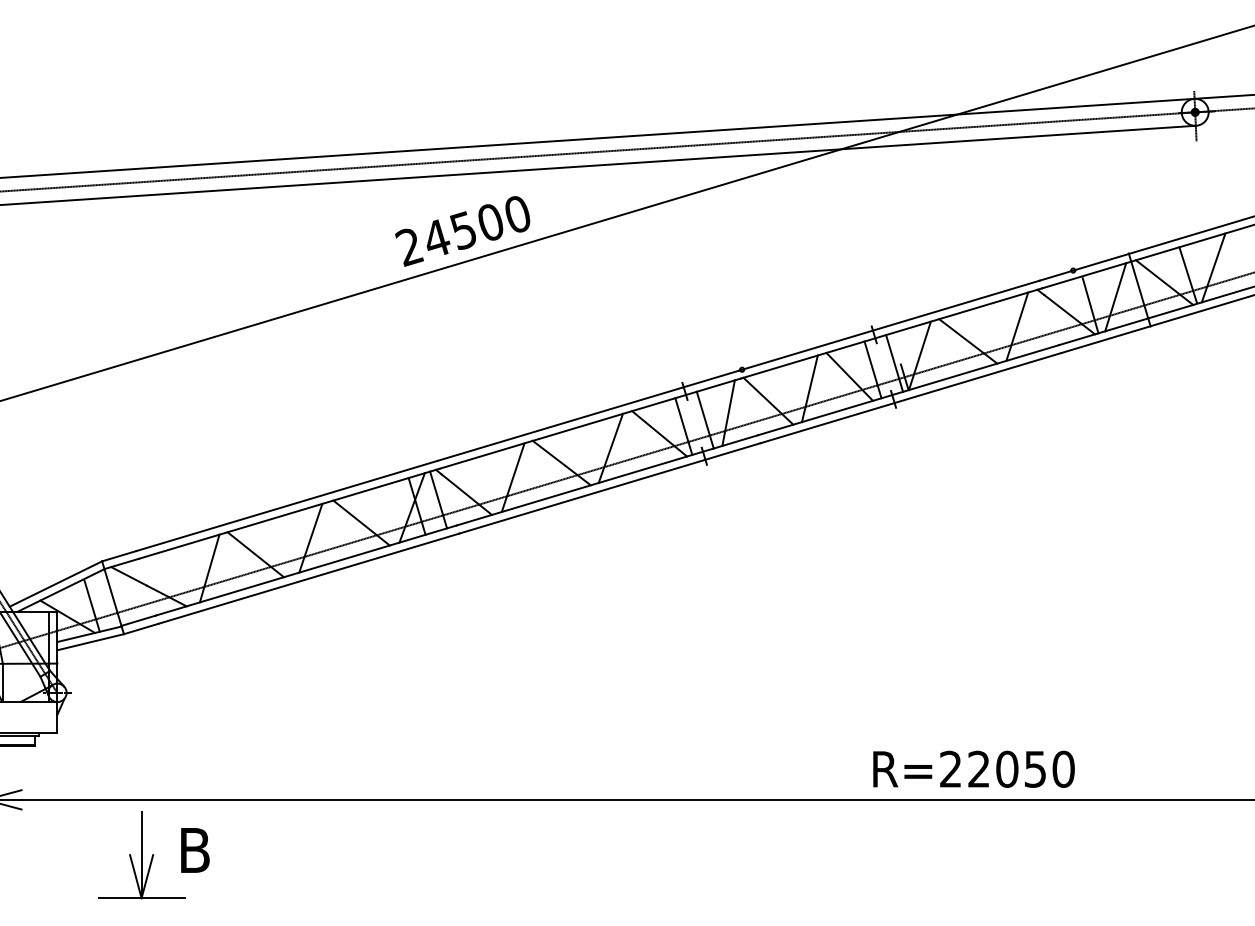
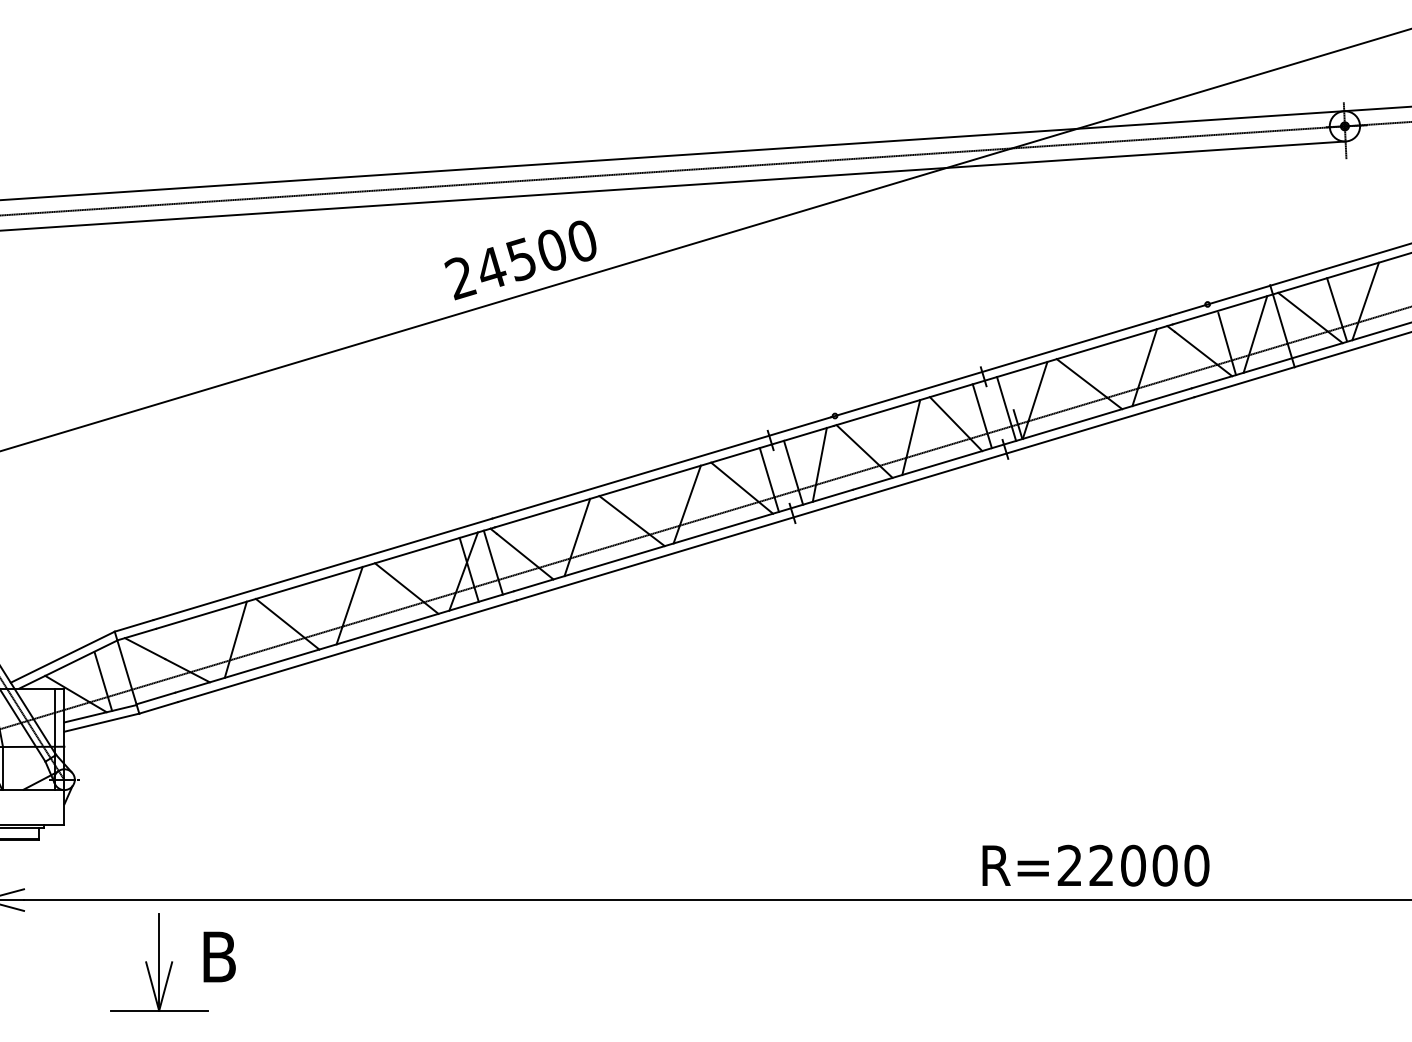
text: (1035, 768) -> (1165, 864), R=22050 -> R=22000

